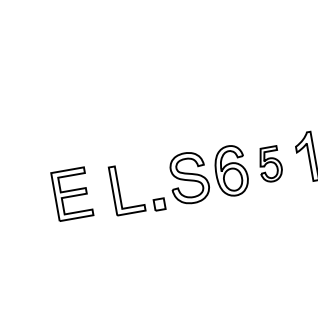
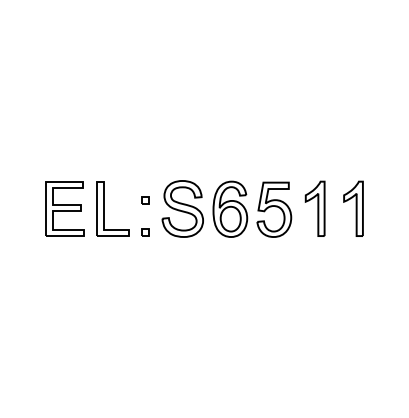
part: (270, 164) -> (274, 209), size x1.43
part: (154, 176) -> (145, 200), added
part: (71, 193) -> (64, 208), moved
part: (159, 204) -> (145, 232), size x0.62

